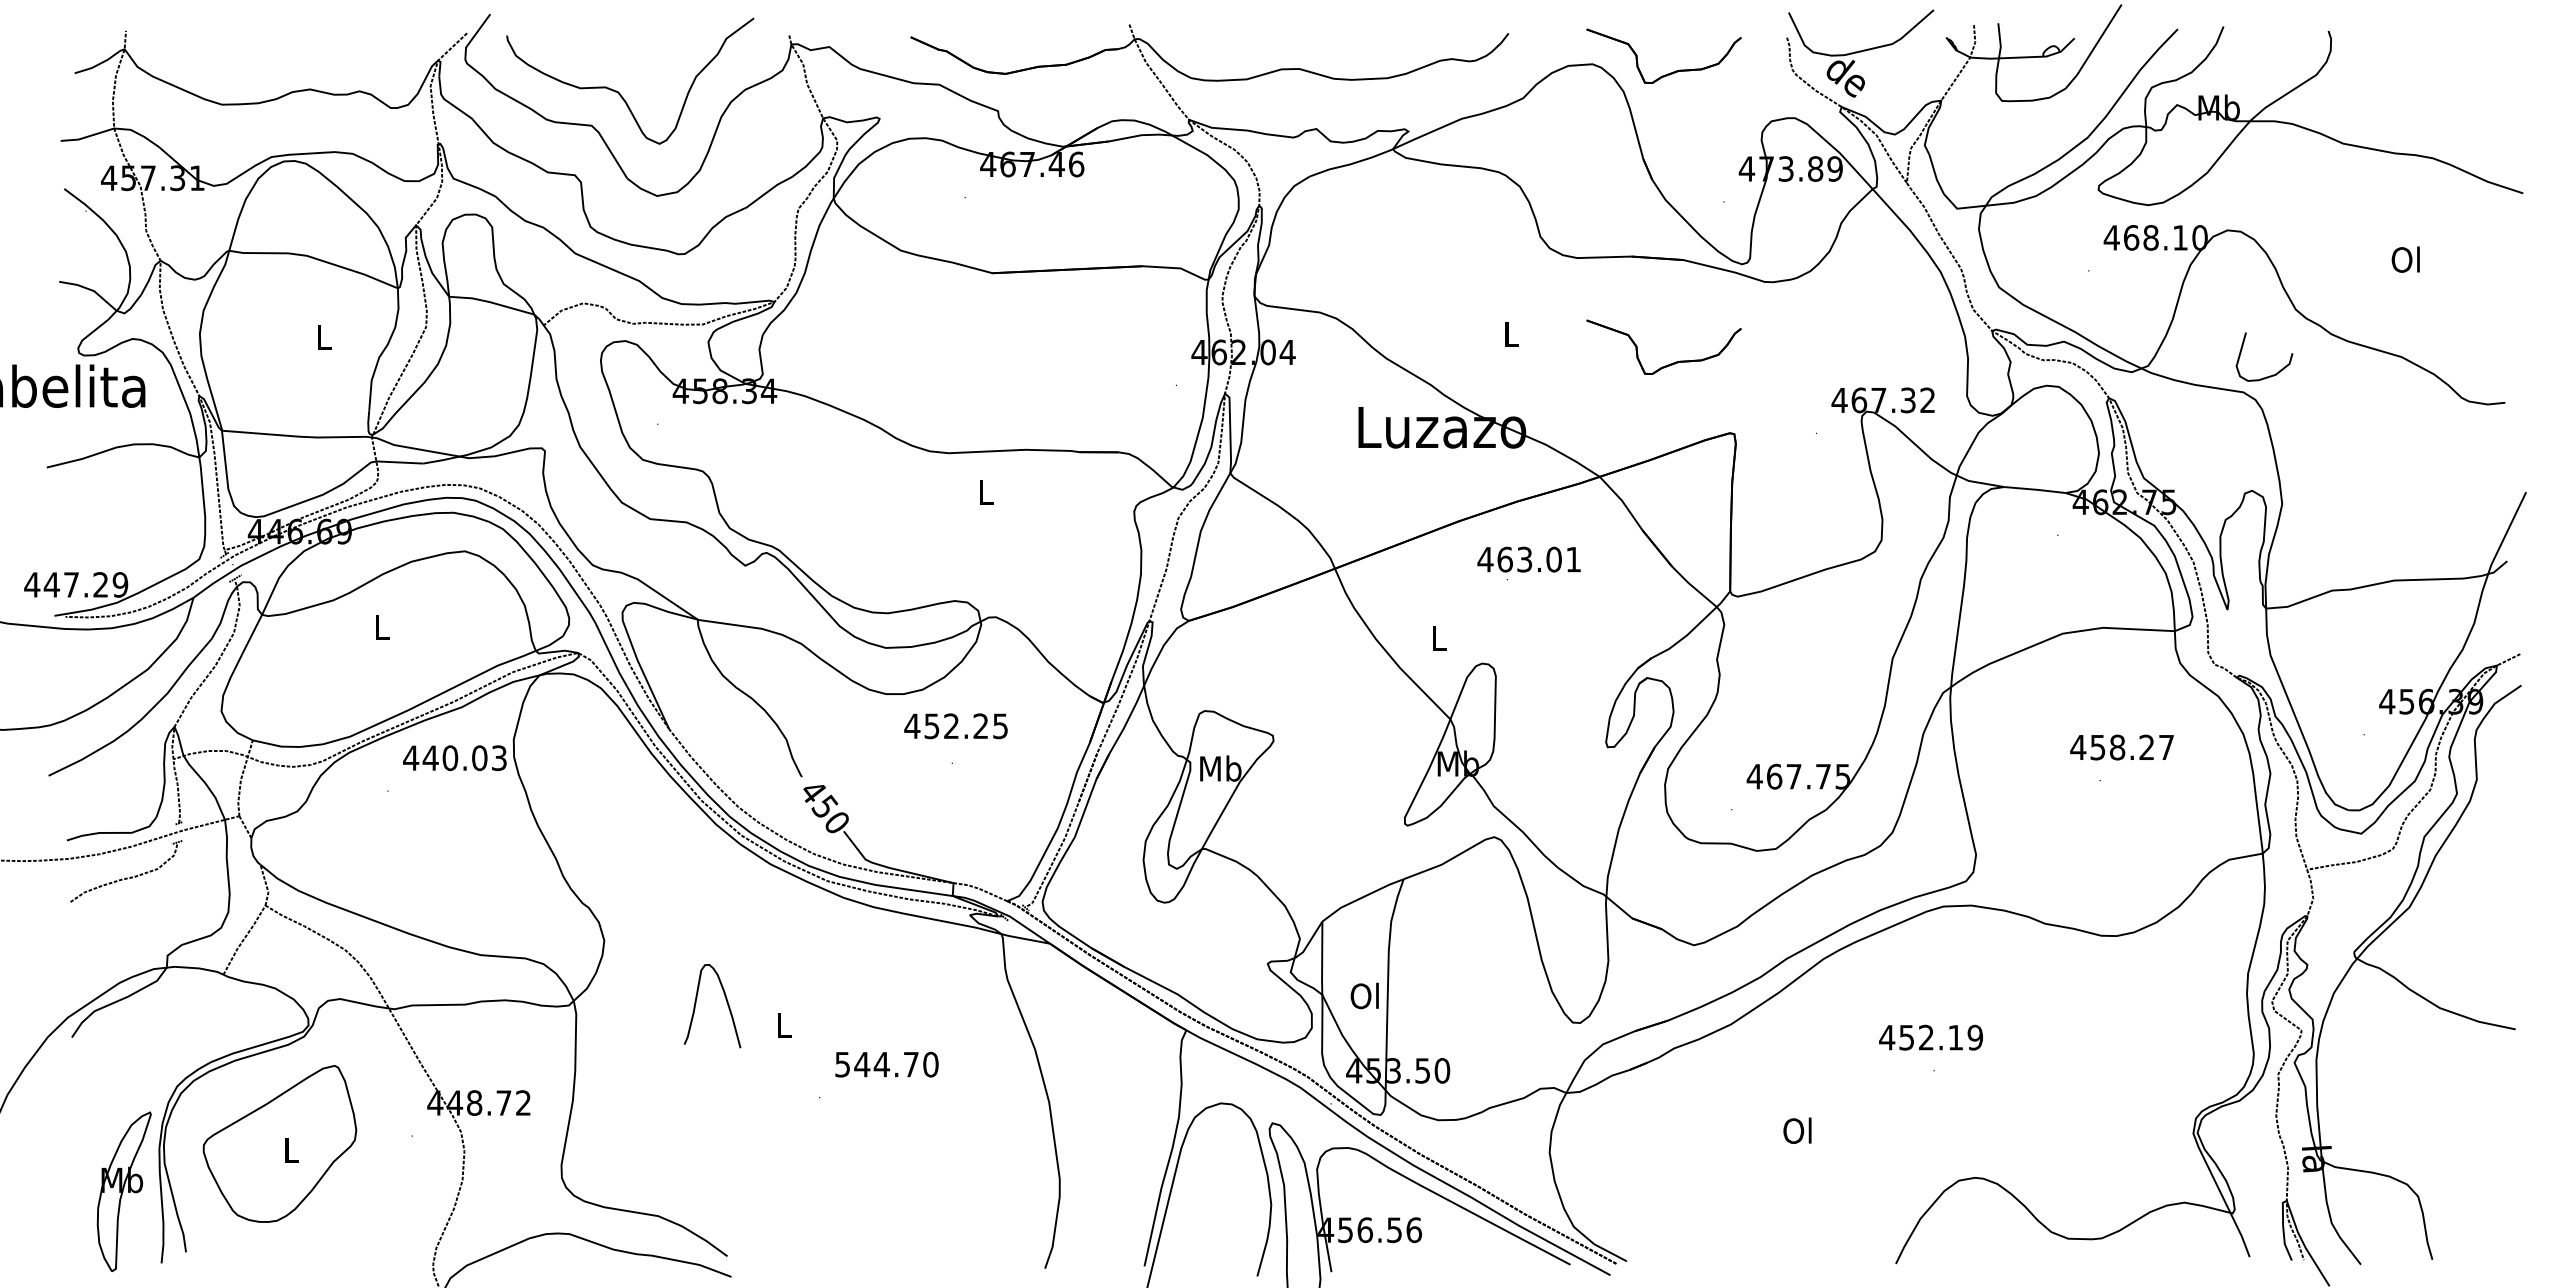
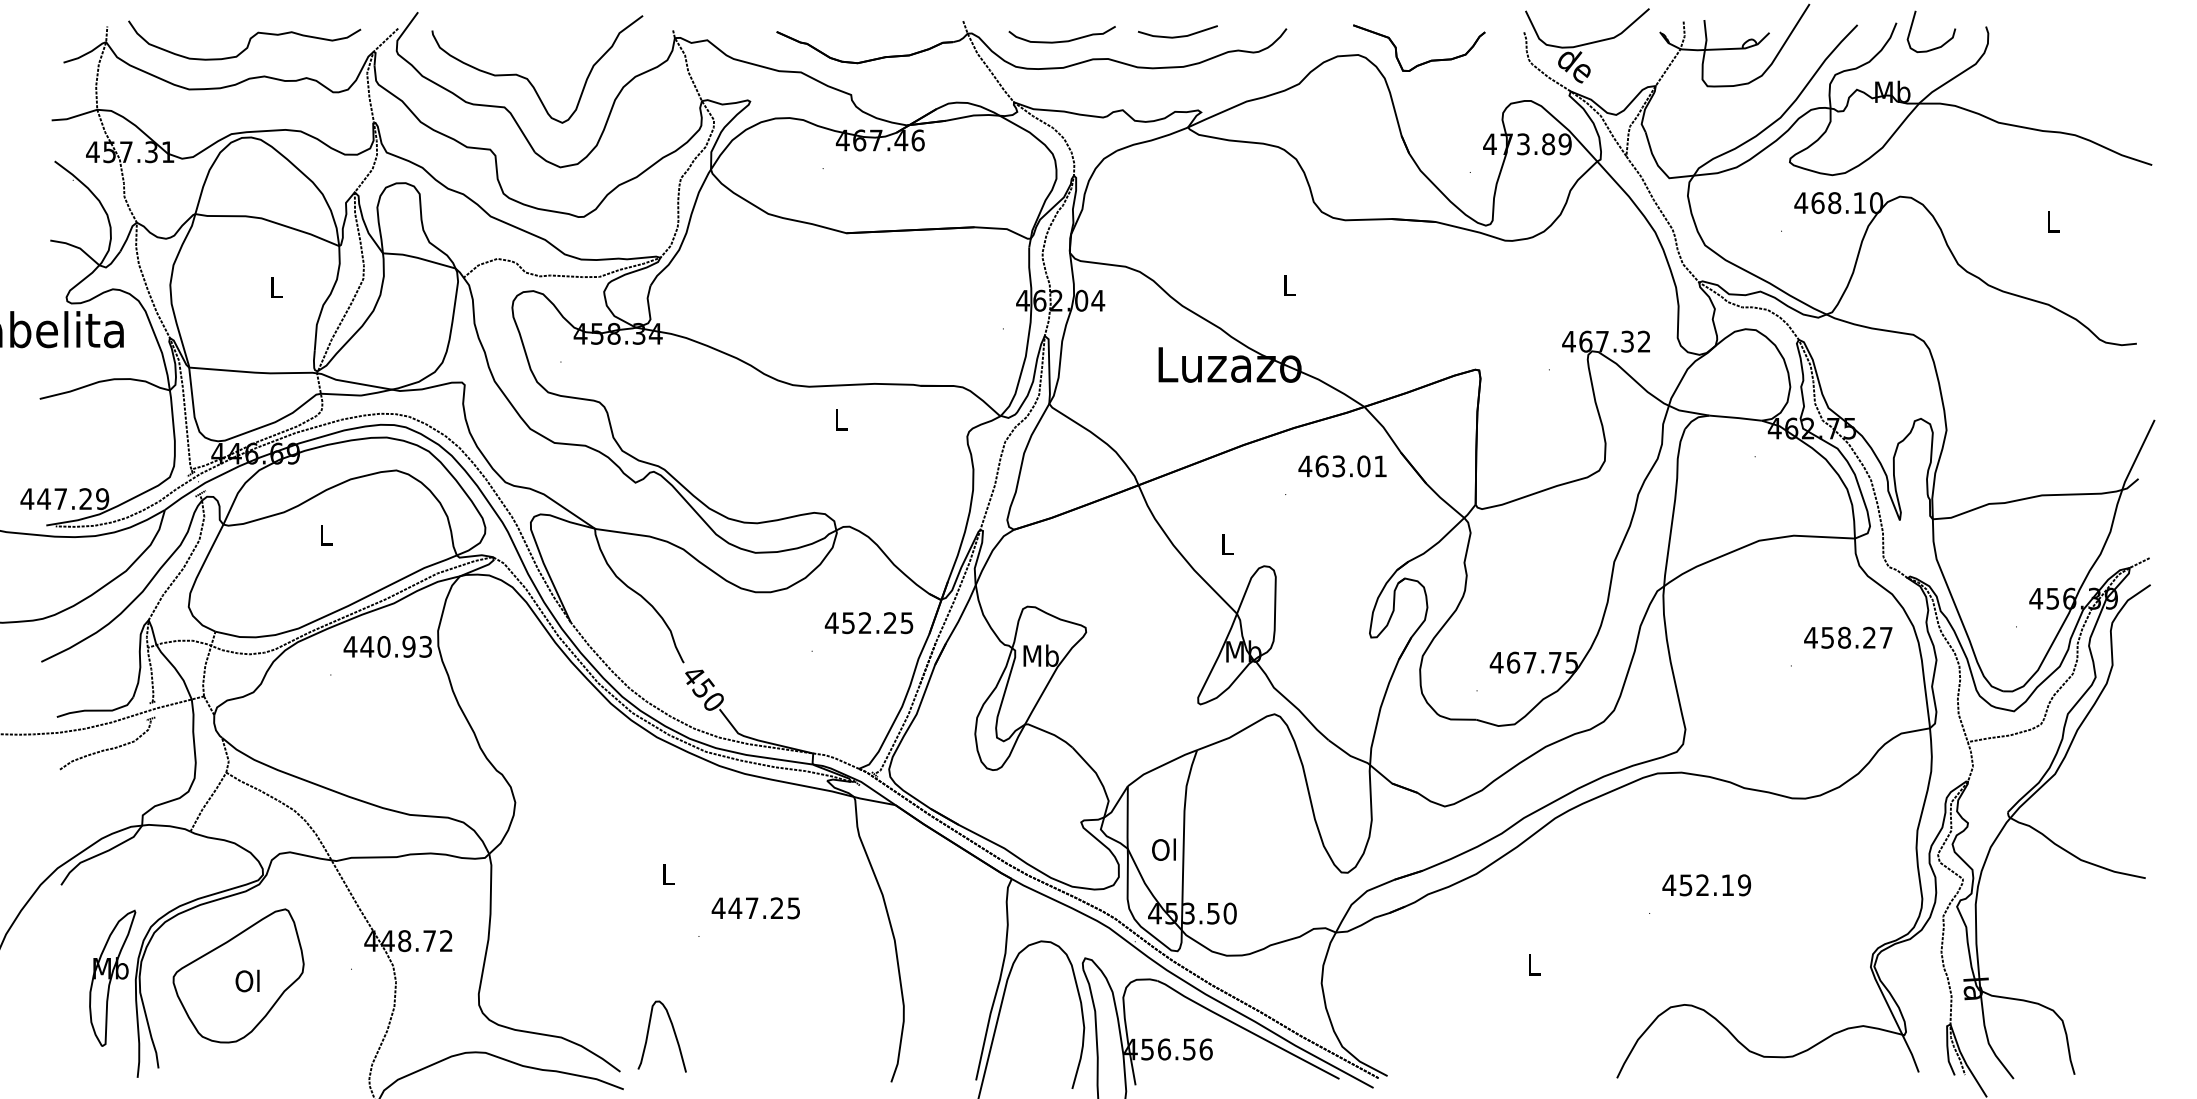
line: (1380, 42) -> (1177, 36), added
curve: (1245, 47) -> (1062, 40), added
curve: (291, 48) -> (248, 41), added
text: (2405, 259) -> (2051, 221), Ol -> L
part: (1670, 363) -> (1424, 310), removed
curve: (2269, 375) -> (1935, 47), moved
text: (1528, 559) -> (1342, 466), moved
text: (955, 726) -> (868, 623), moved
text: (2121, 747) -> (1847, 637), moved
text: (479, 758) -> (408, 647), 440.03 -> 440.93
curve: (726, 1002) -> (674, 1033), moved
text: (1930, 1037) -> (1706, 885), moved
text: (886, 1064) -> (756, 908), 544.70 -> 447.25
text: (1797, 1130) -> (1533, 964), Ol -> L
text: (290, 1149) -> (247, 980), L -> Ol
part: (123, 1191) -> (112, 978), moved

